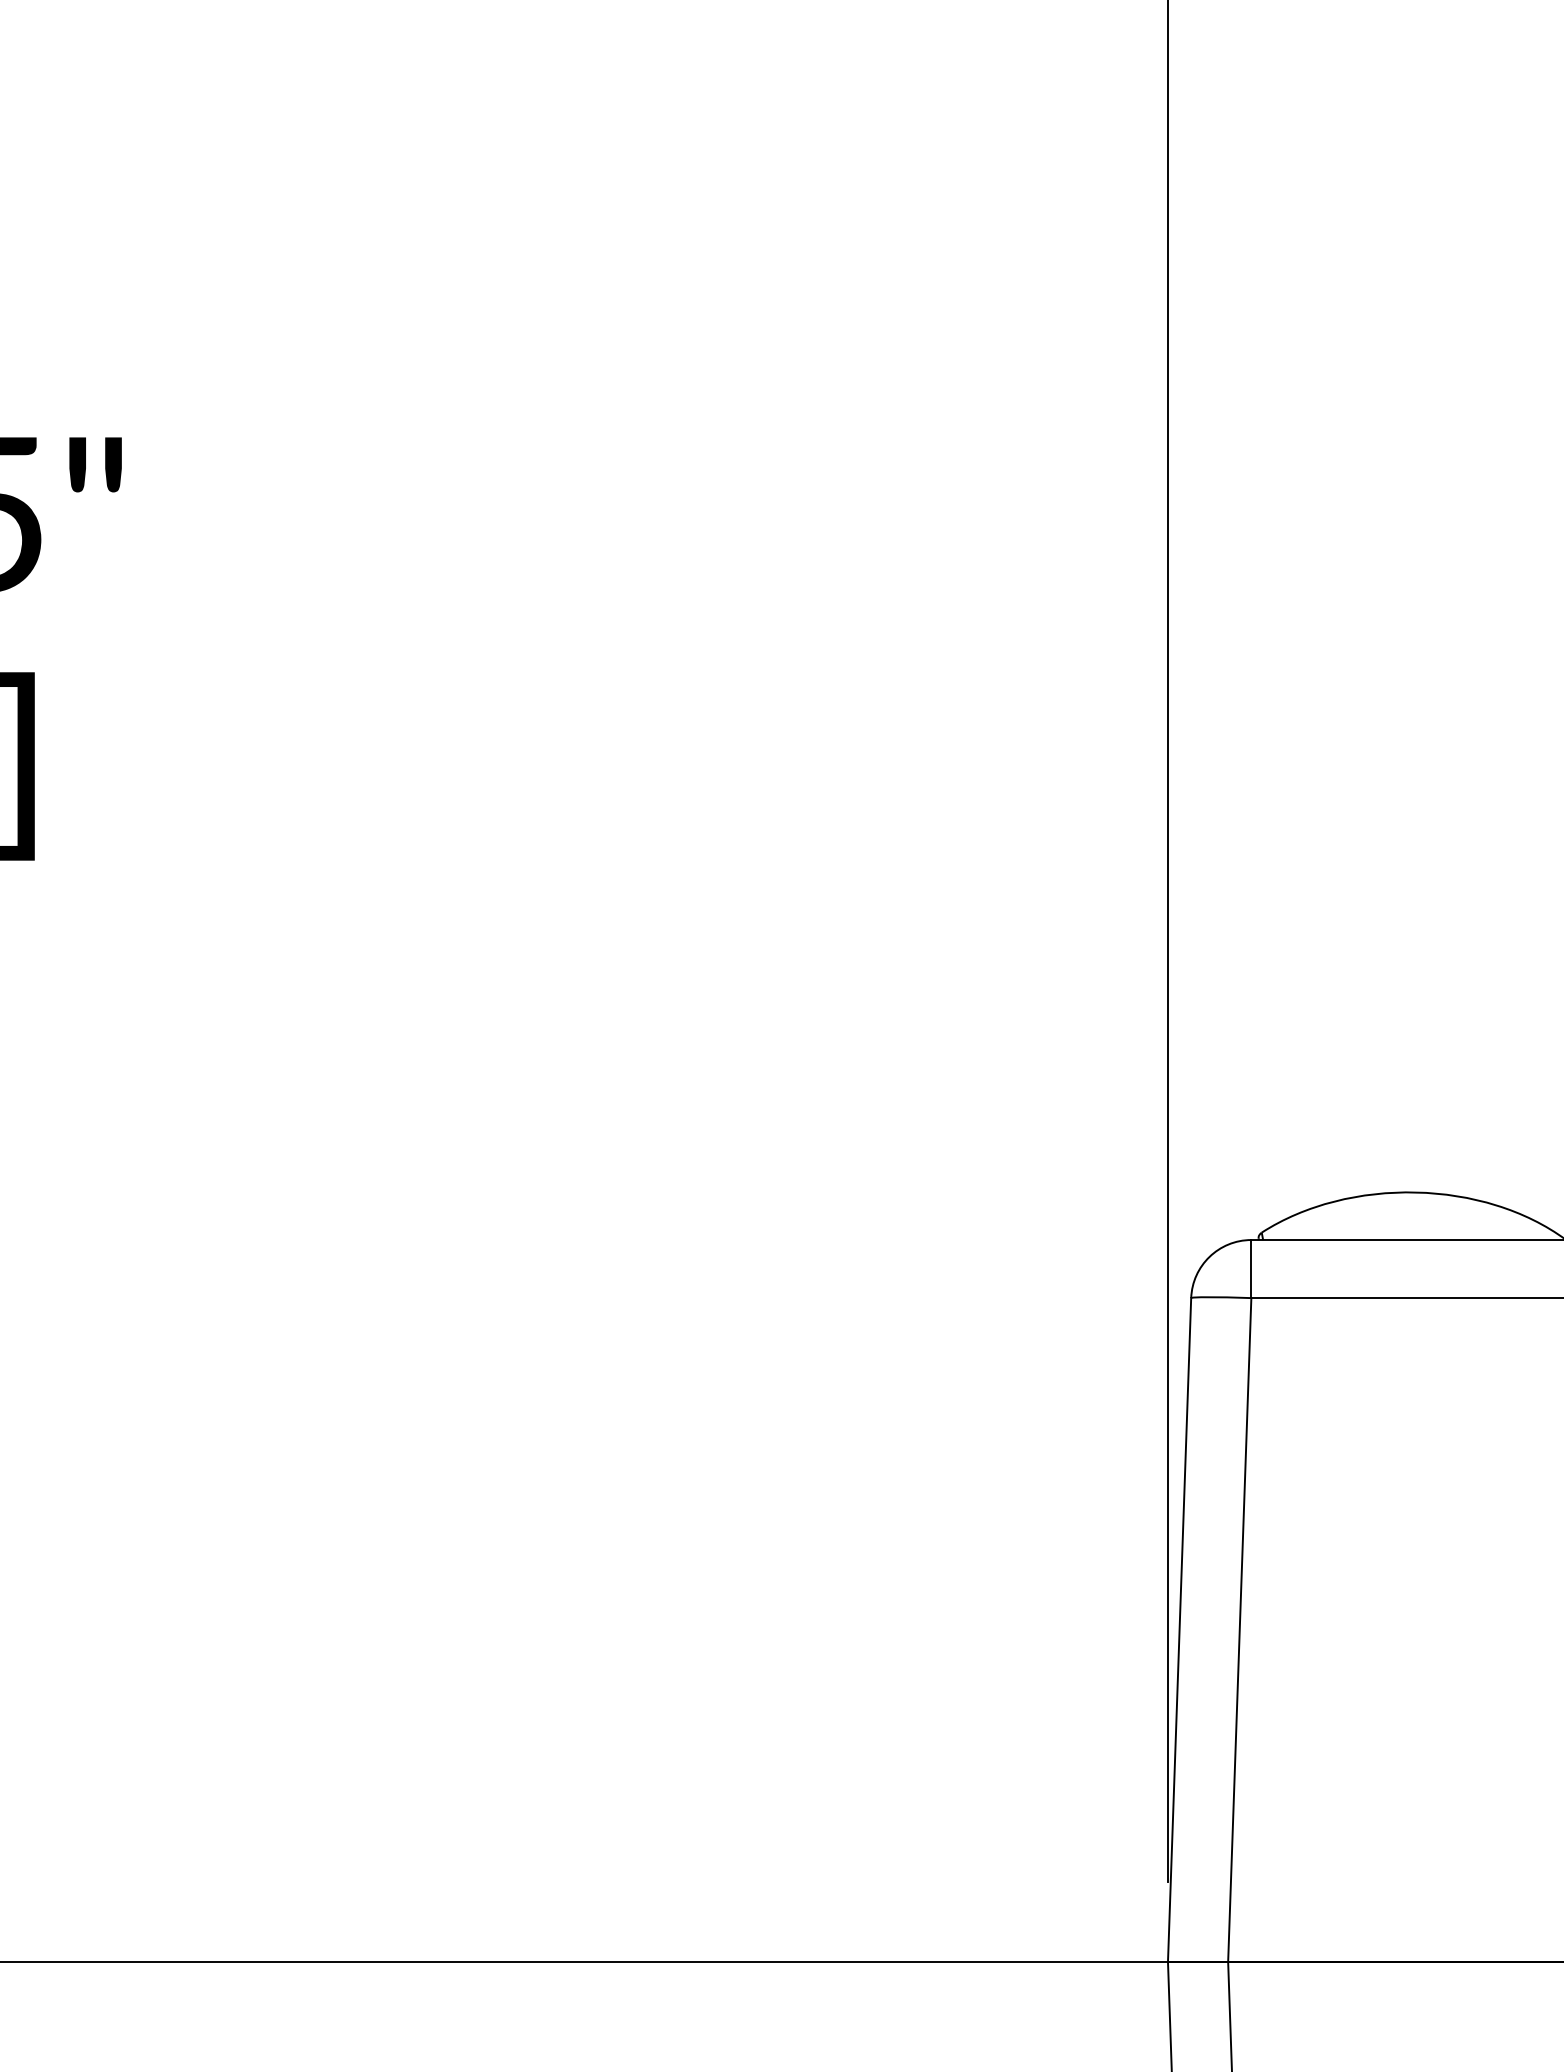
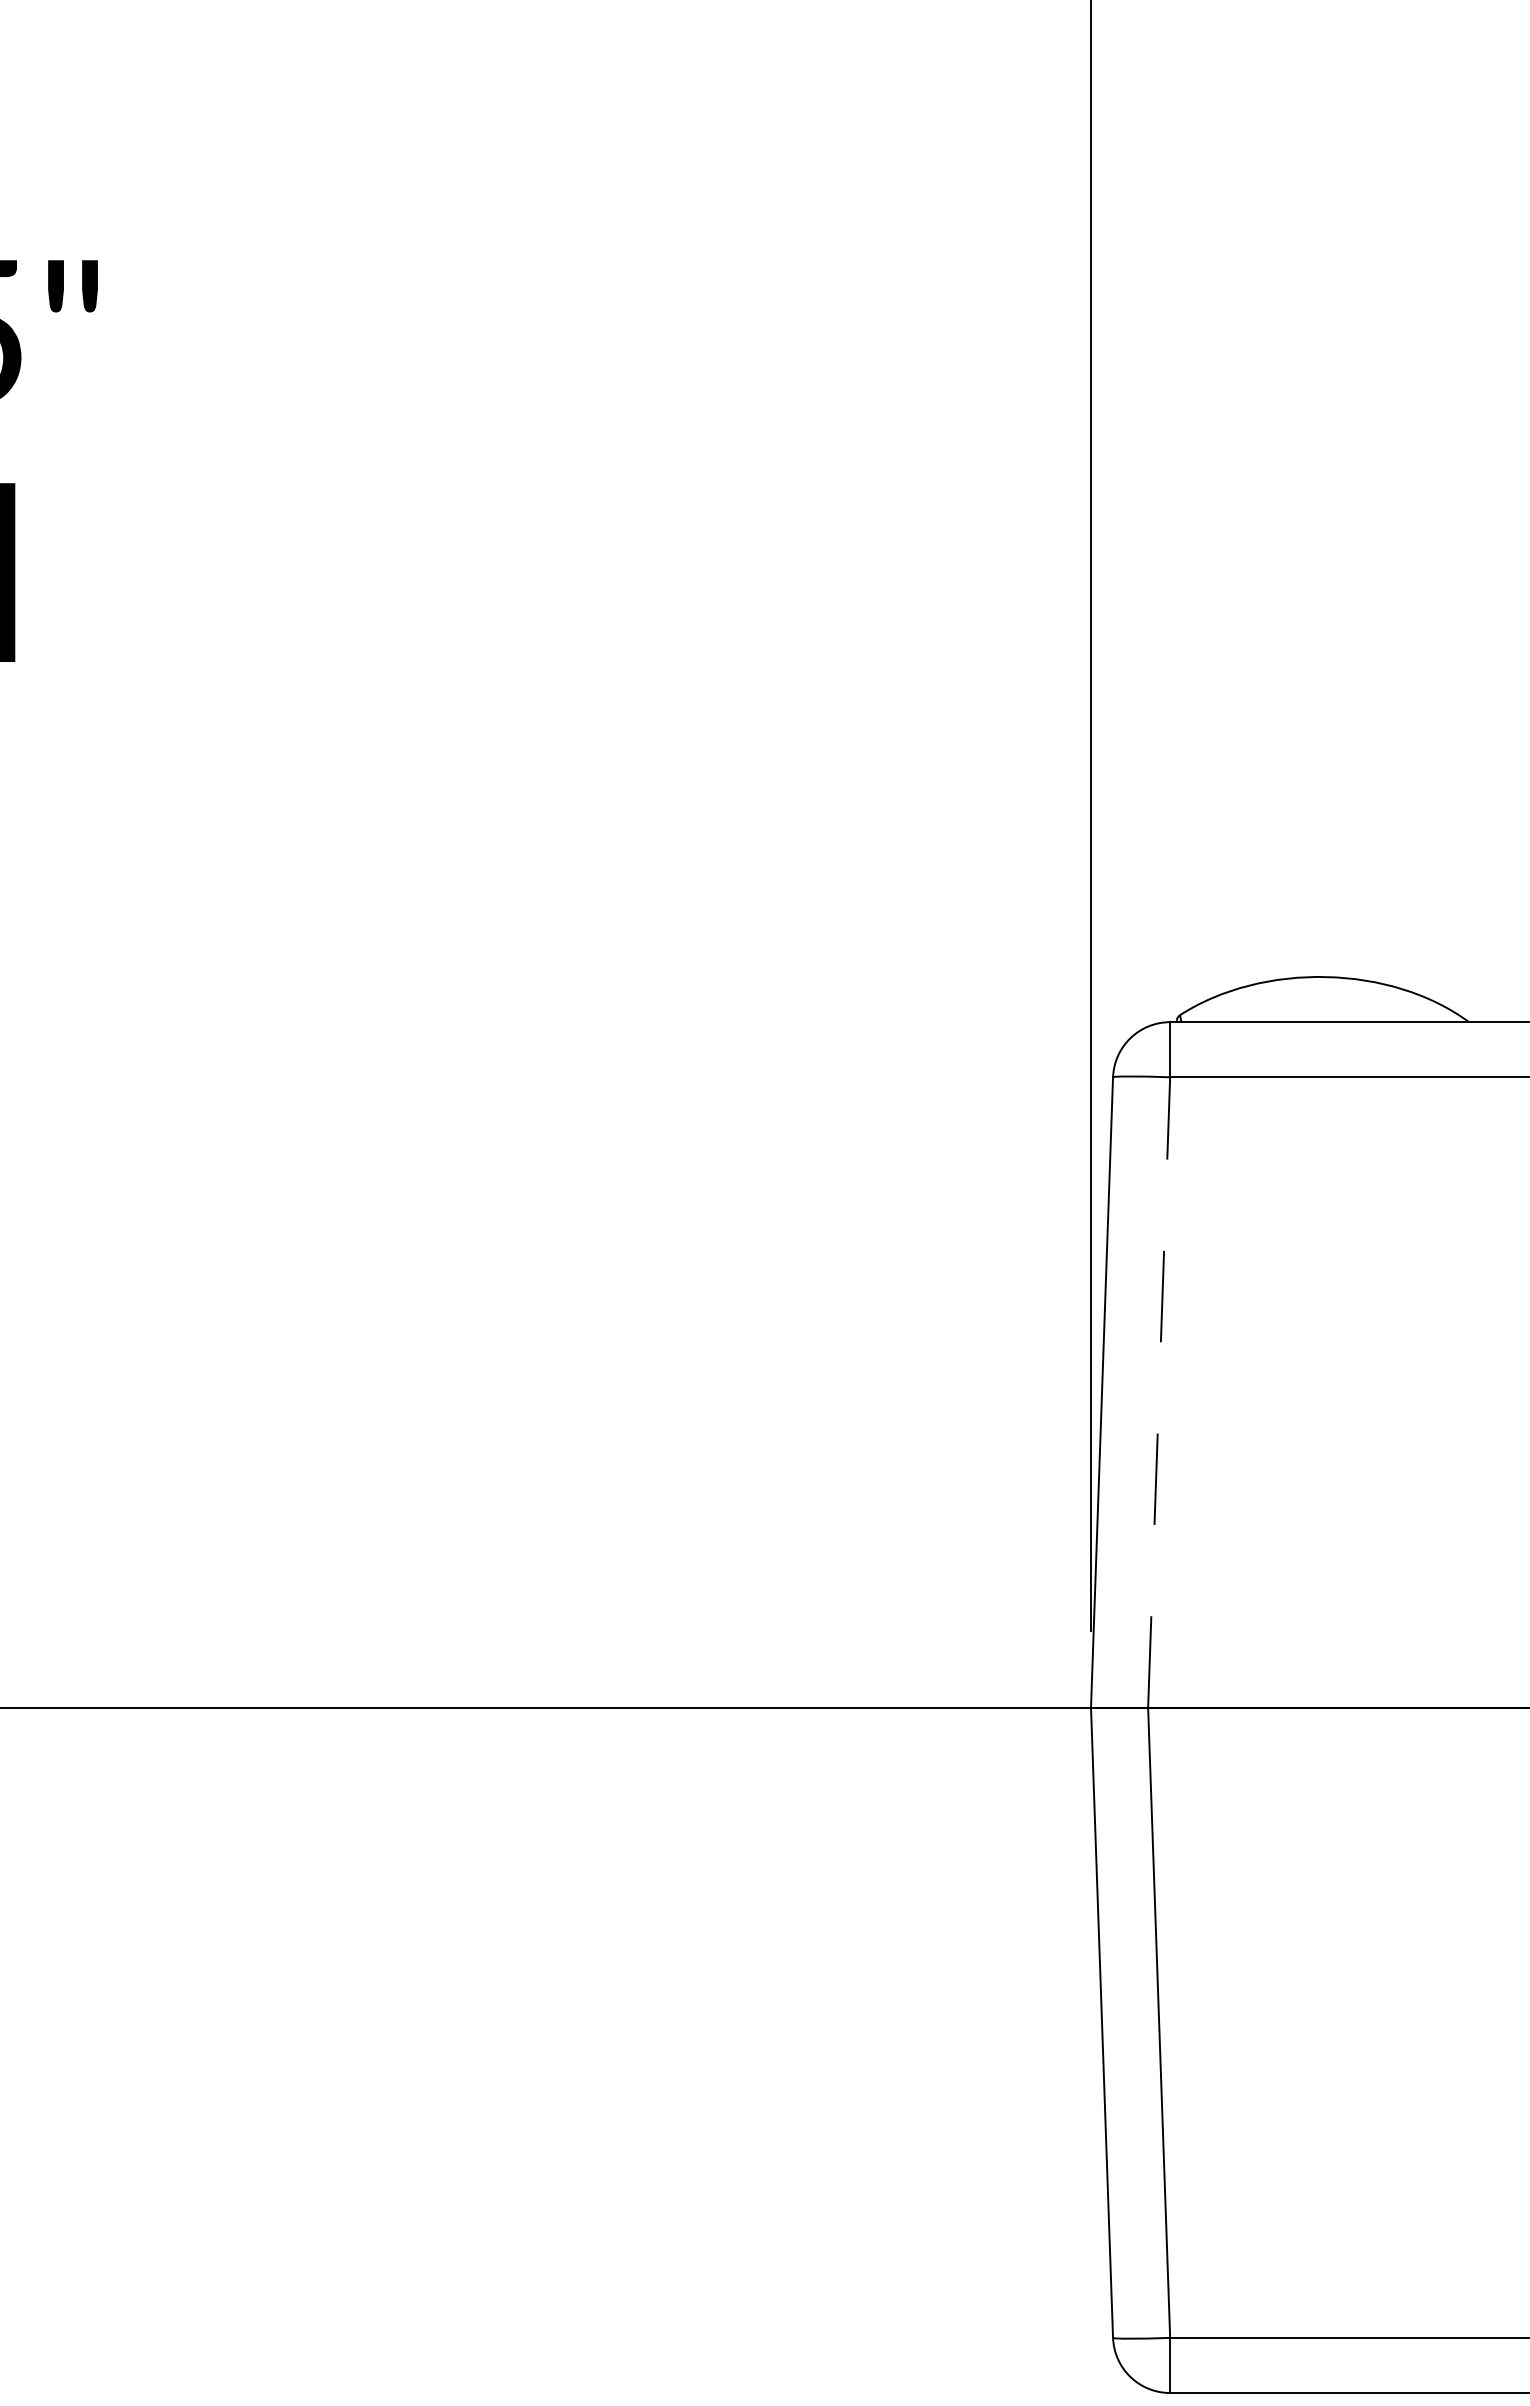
line: (1240, 1629) -> (1159, 1391), solid -> dashed

